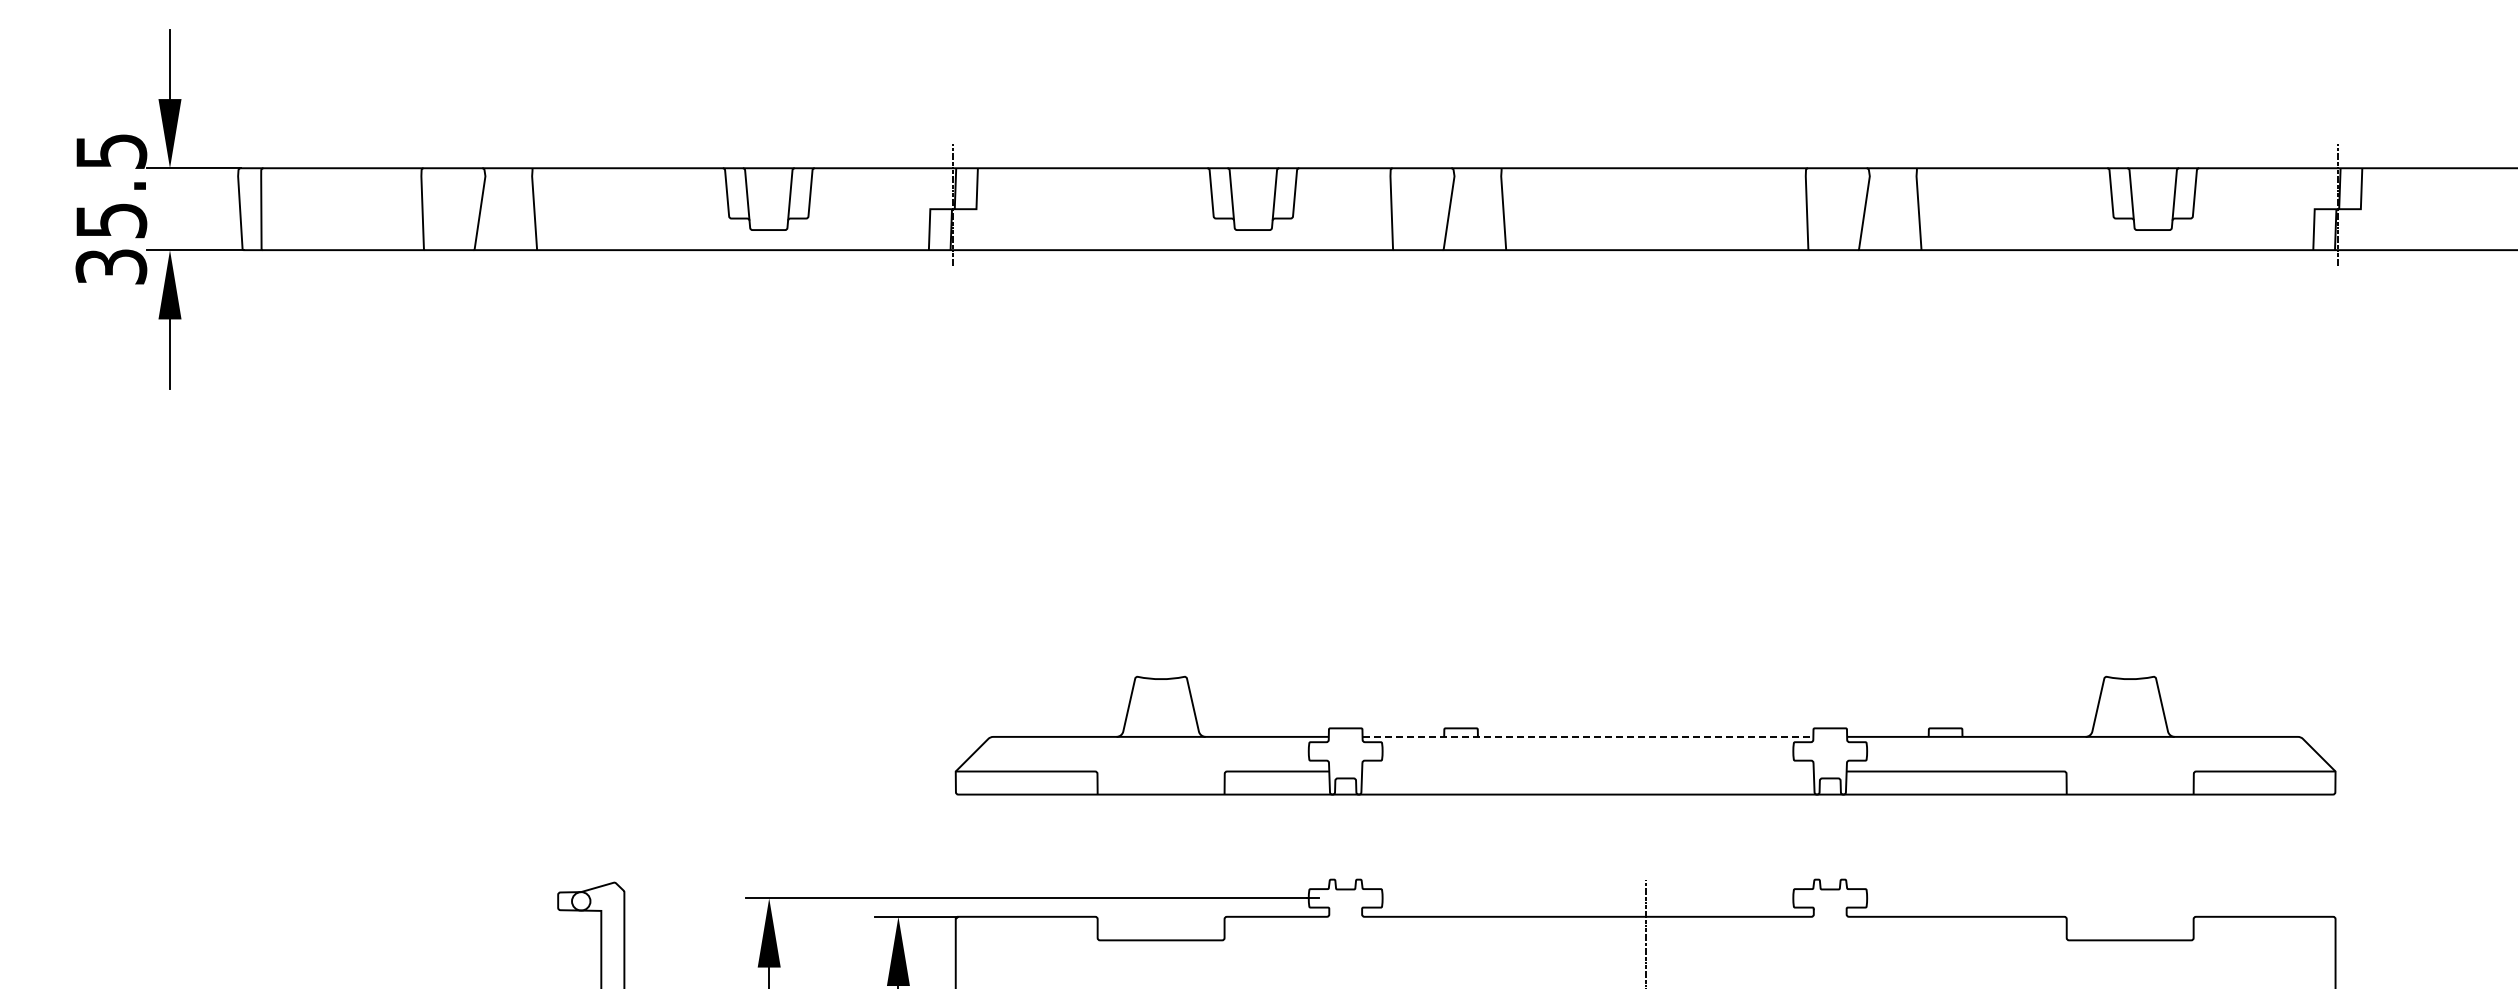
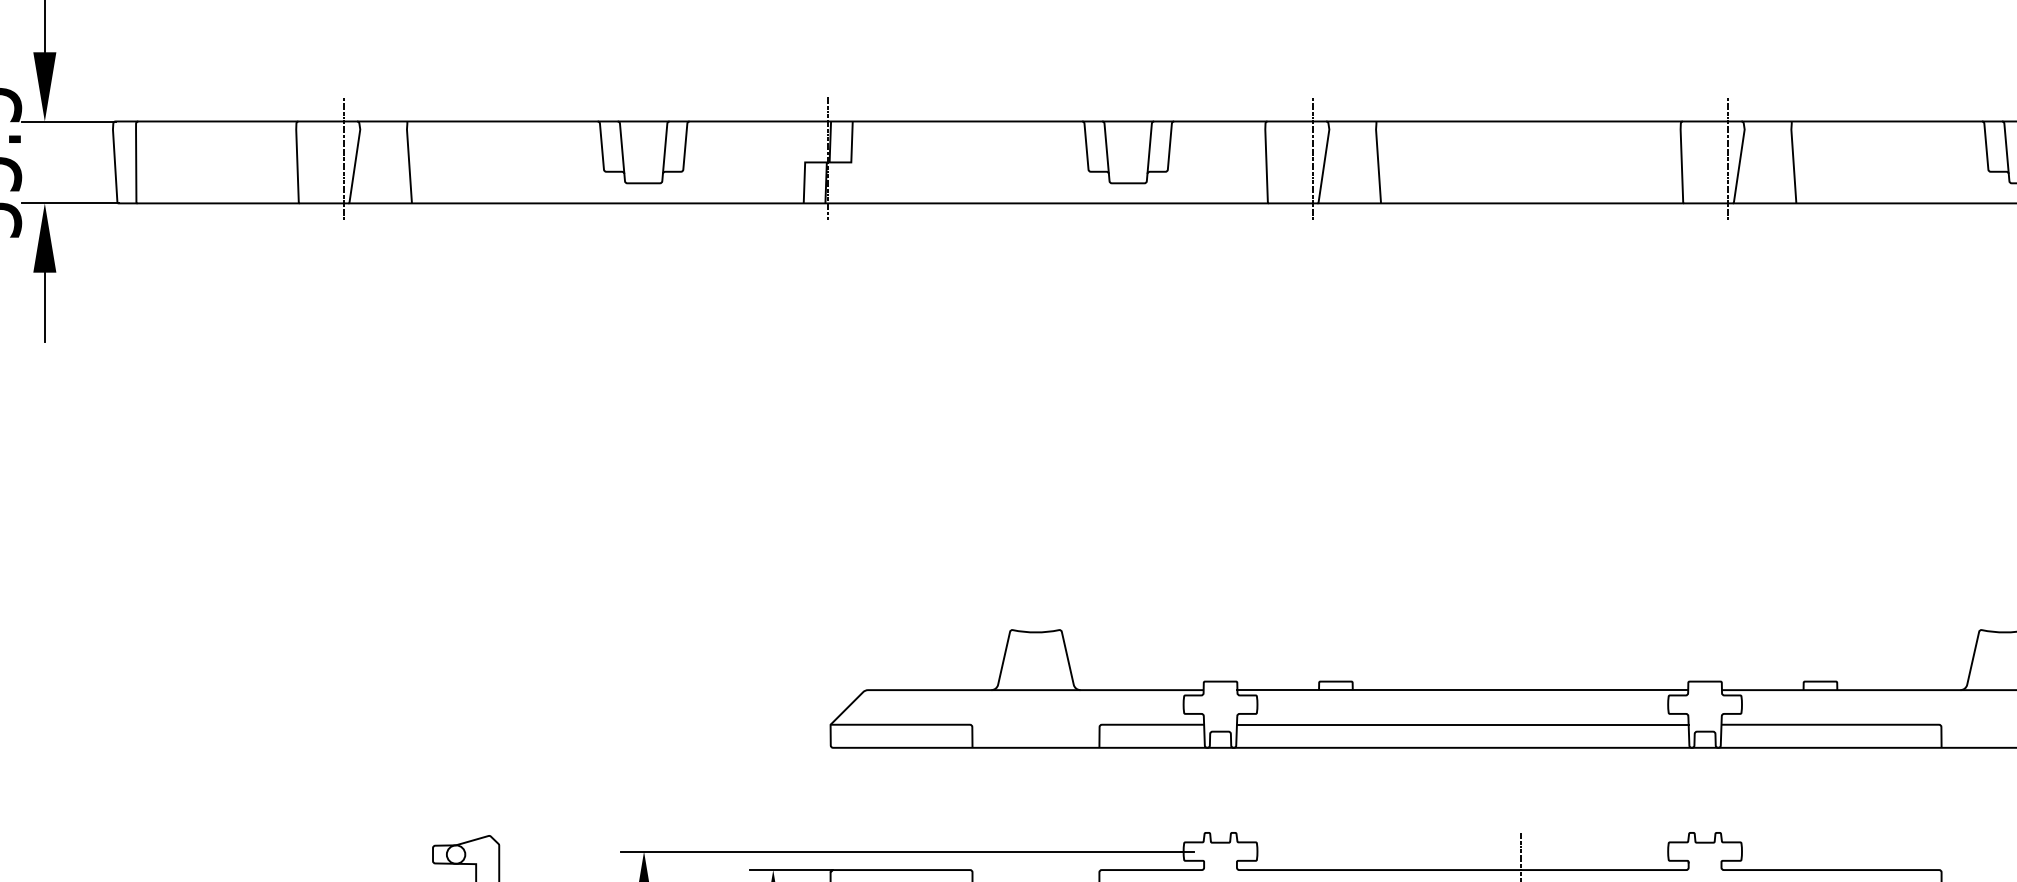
line: (468, 205) -> (343, 158), added
line: (1437, 205) -> (1312, 158), added
line: (1853, 205) -> (1728, 158), added
line: (1588, 736) -> (1463, 689), dashed -> solid
line: (1587, 771) -> (1462, 724), added

